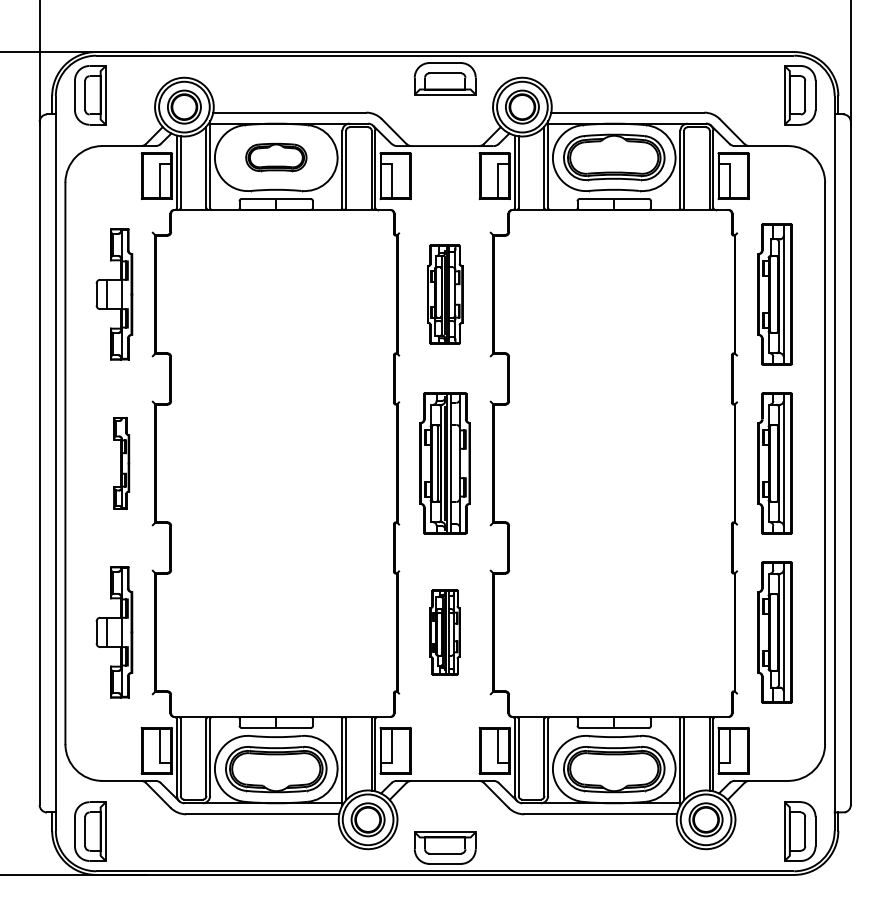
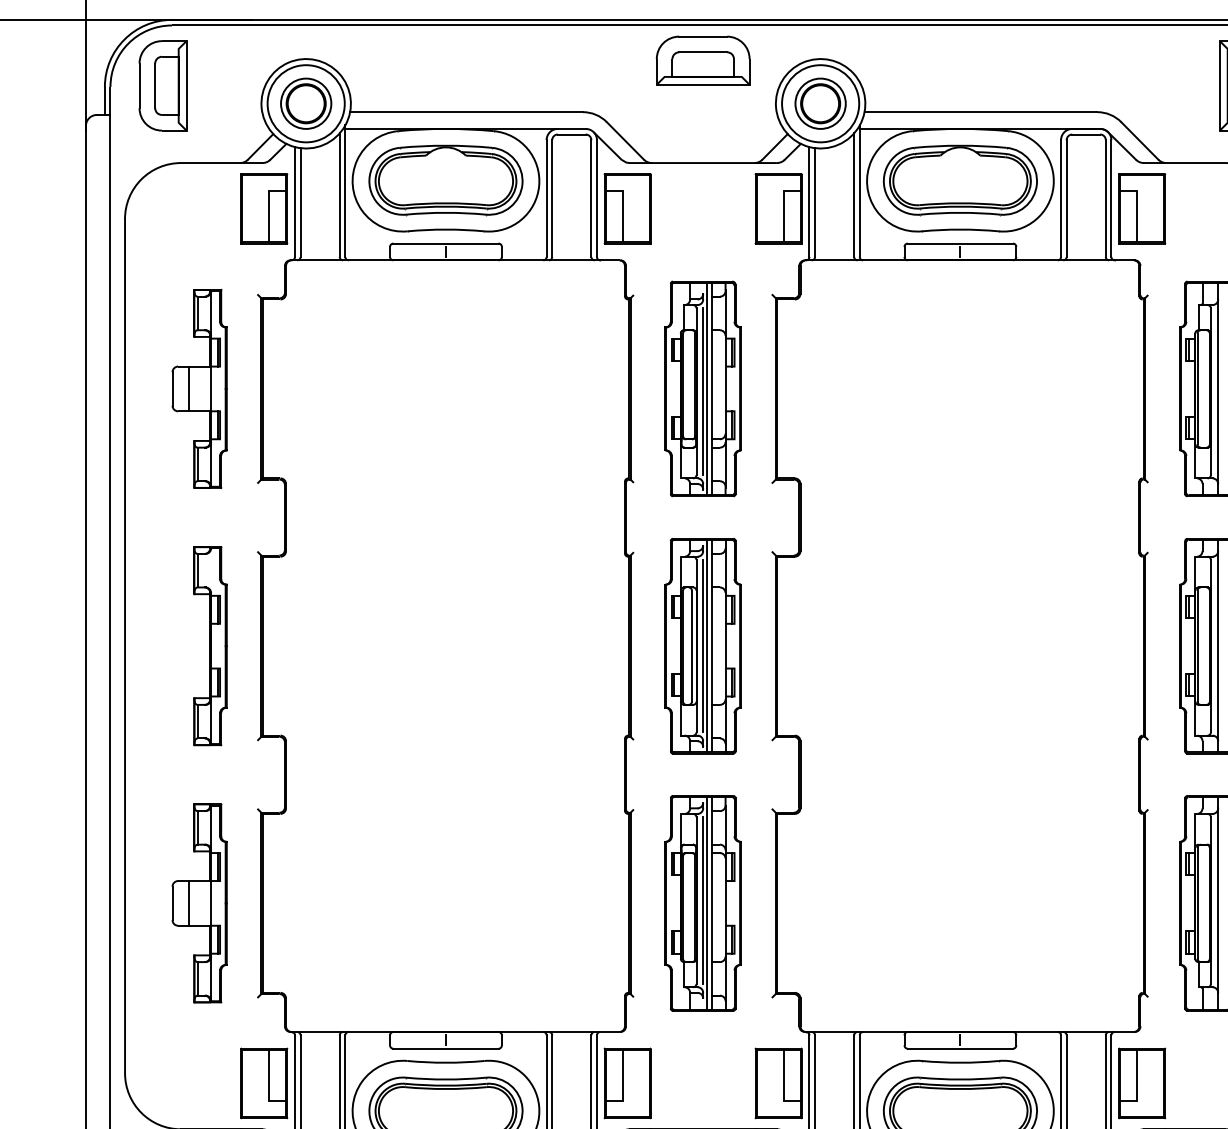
part: (276, 157) -> (446, 180), size x1.67
part: (444, 294) -> (702, 388), size x1.43
part: (121, 463) -> (210, 646), size x1.43
part: (444, 632) -> (702, 903), size x1.67

